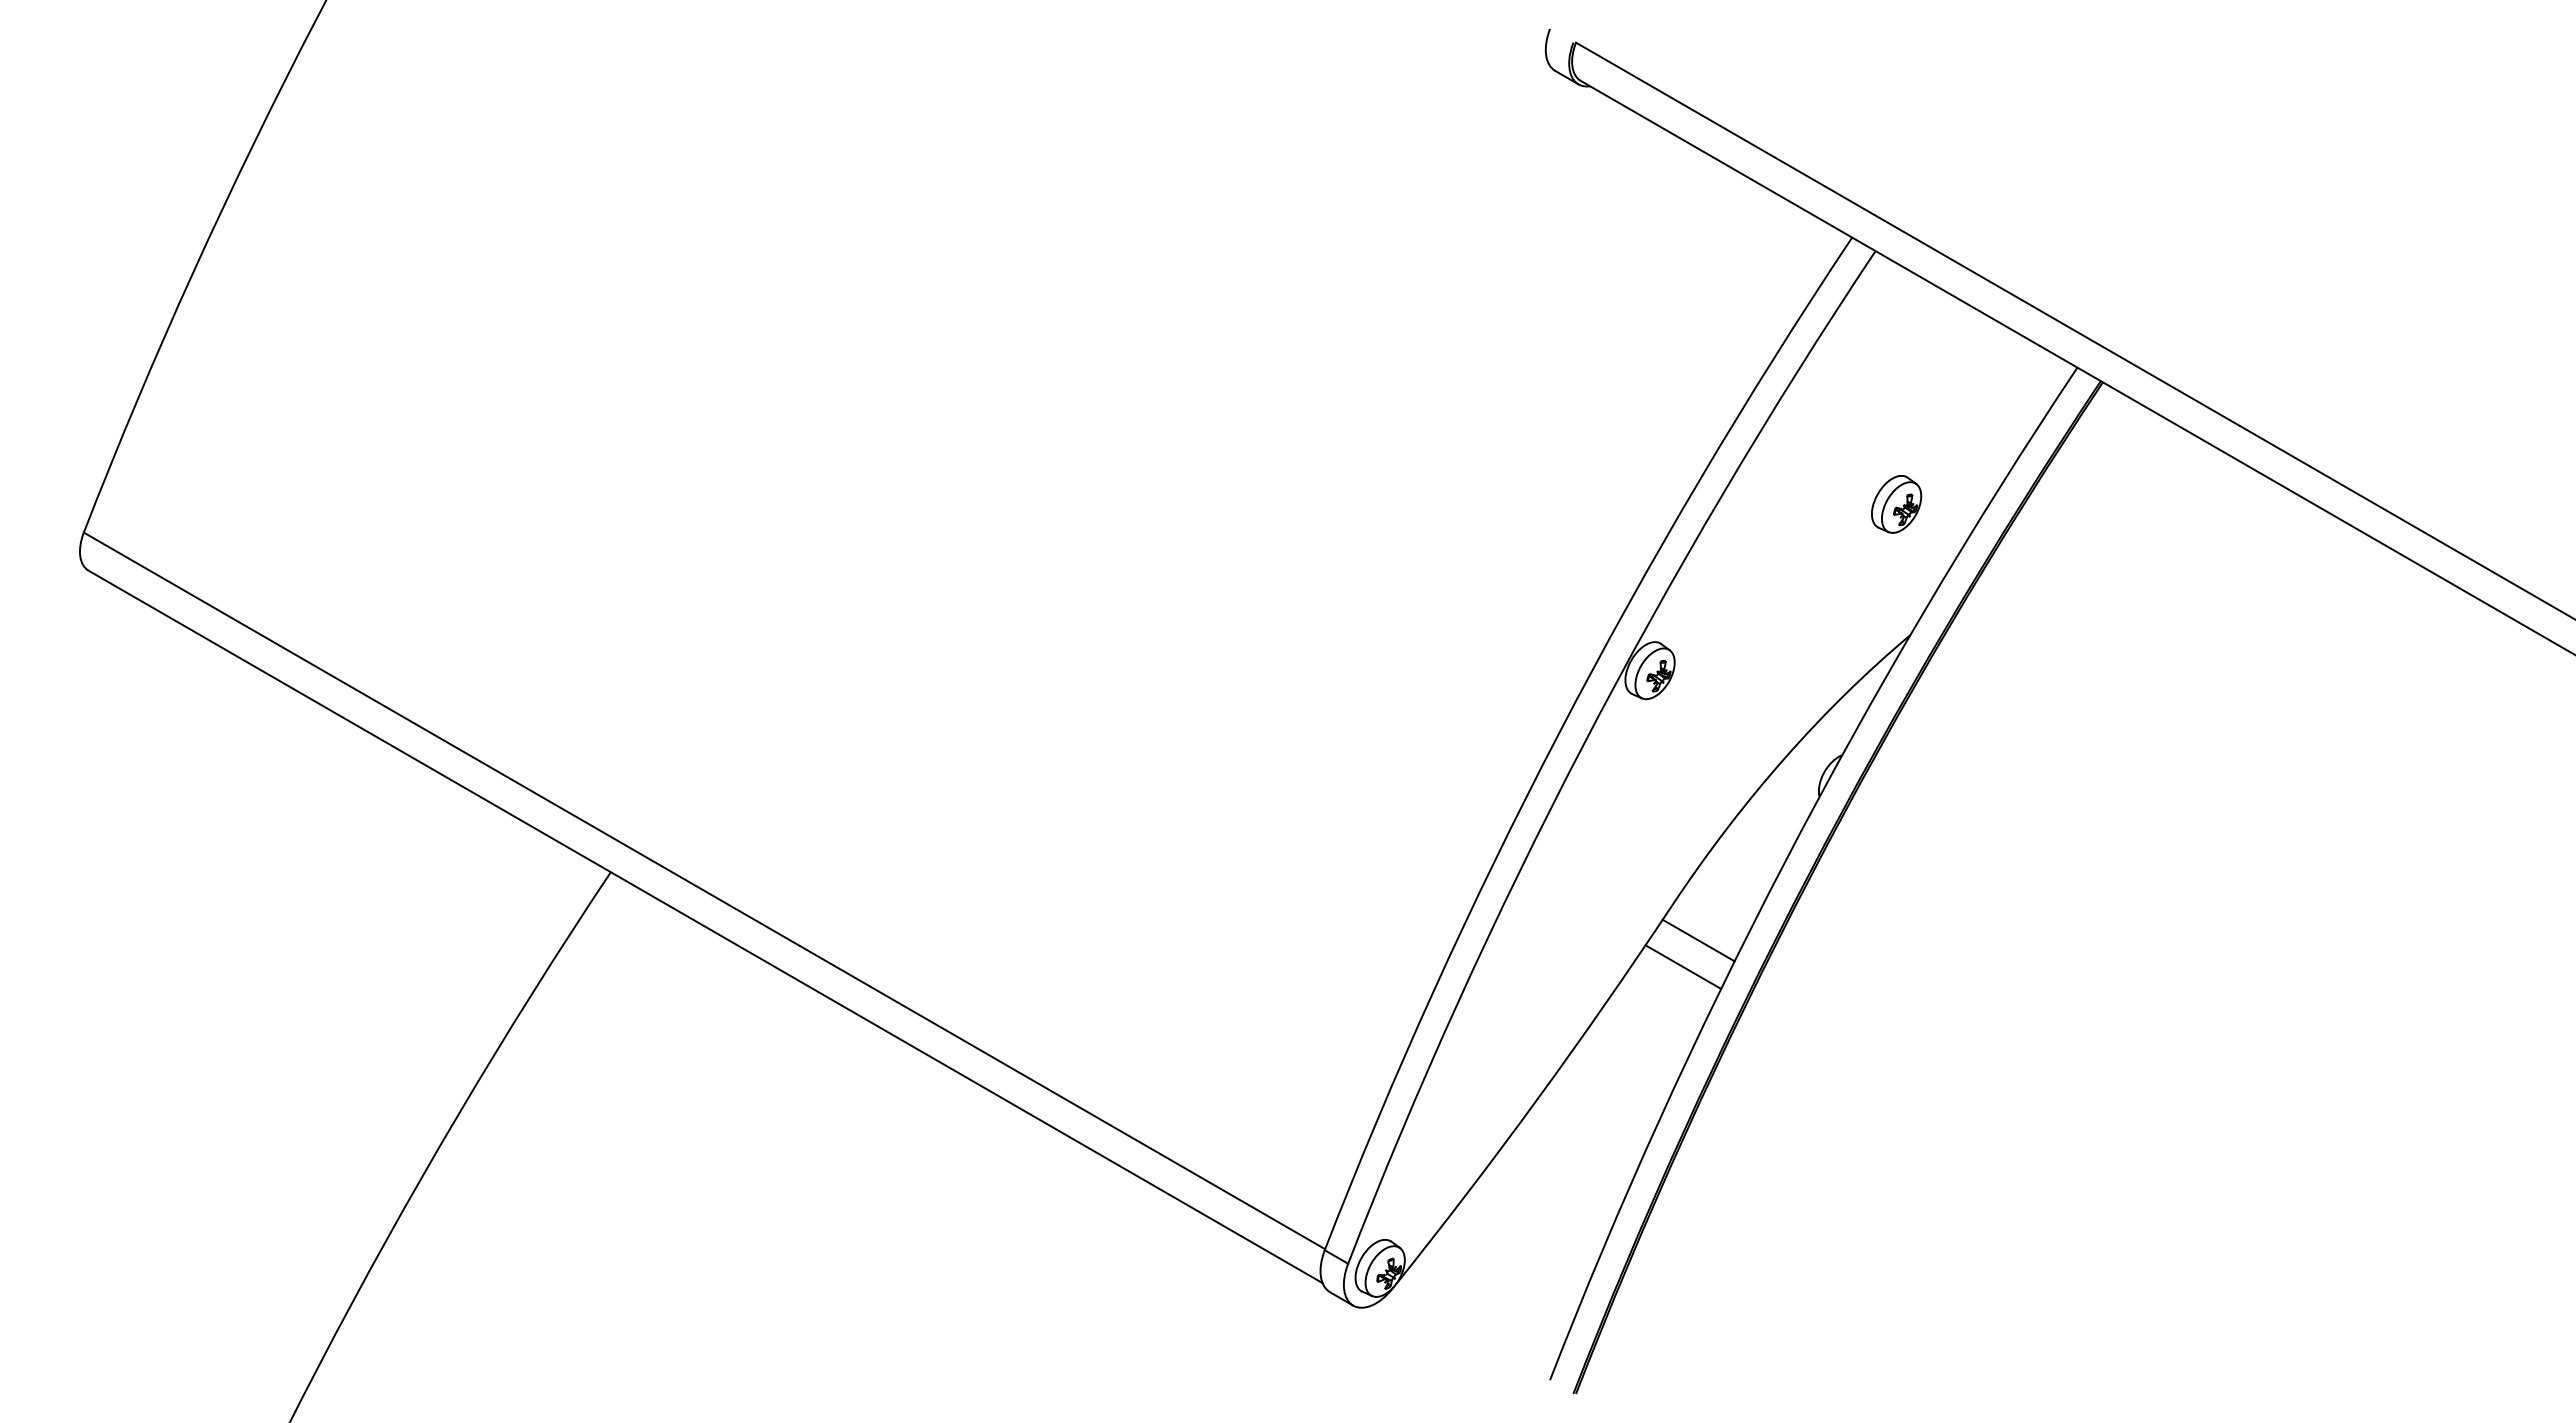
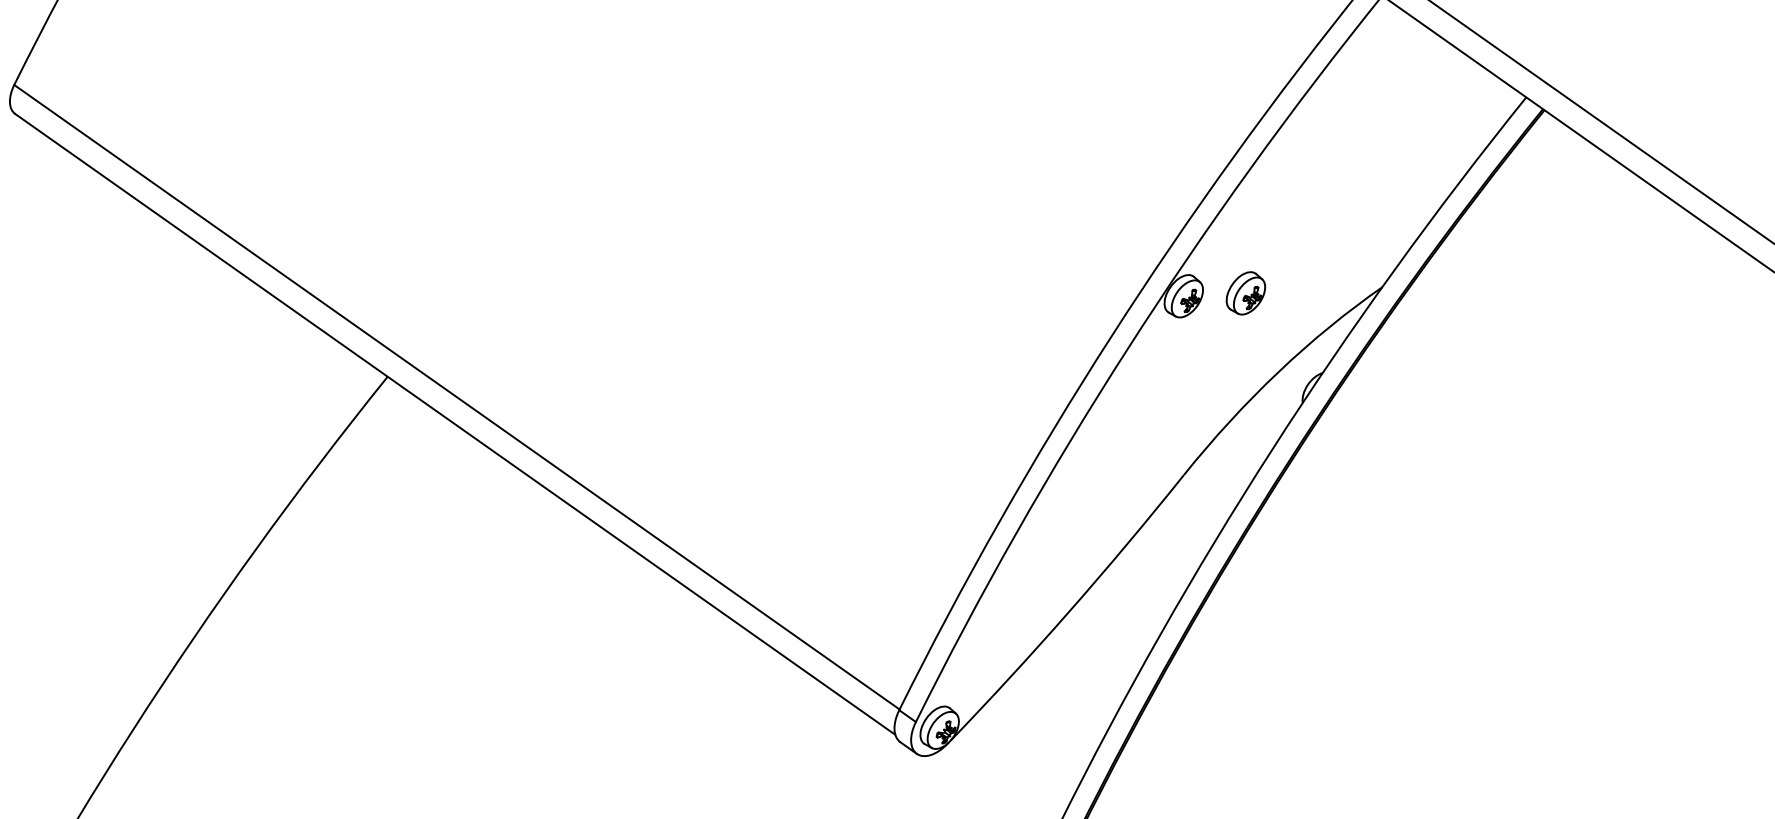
part: (1896, 504) -> (1245, 293), moved
line: (1698, 940) -> (1201, 502), removed
line: (1683, 966) -> (1188, 521), removed

